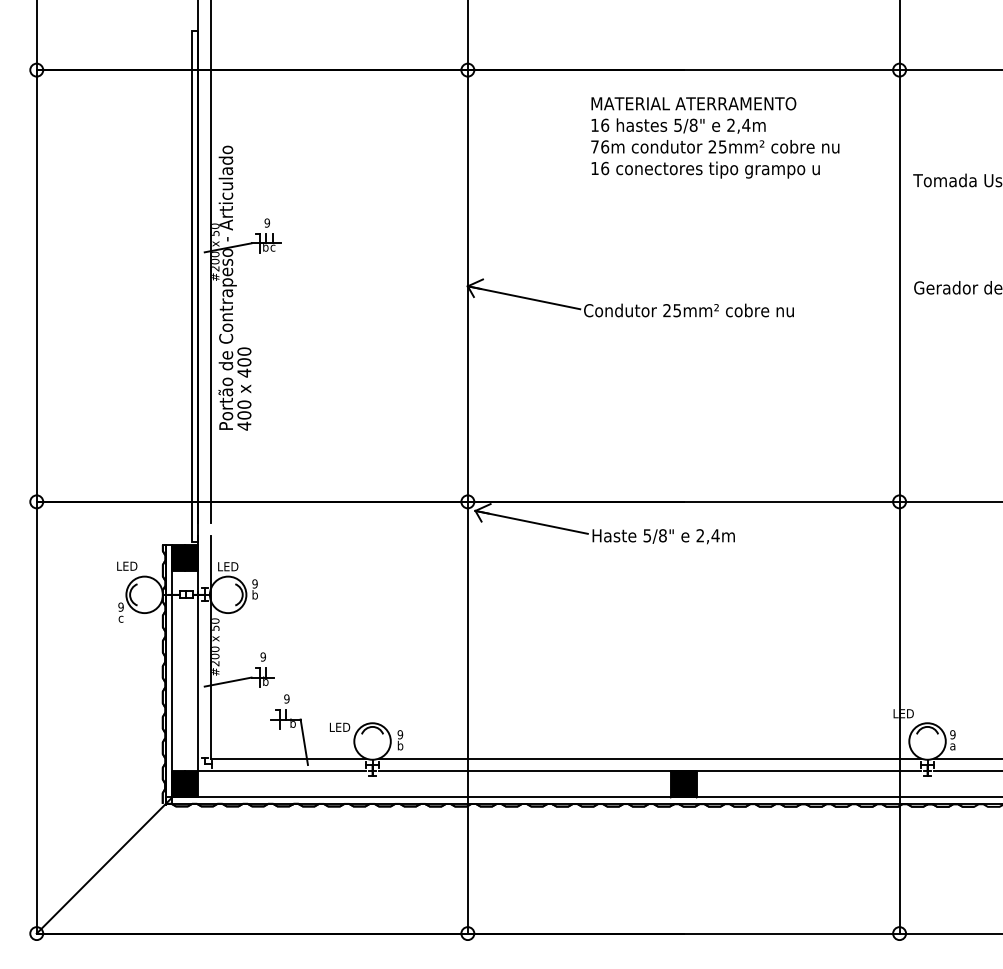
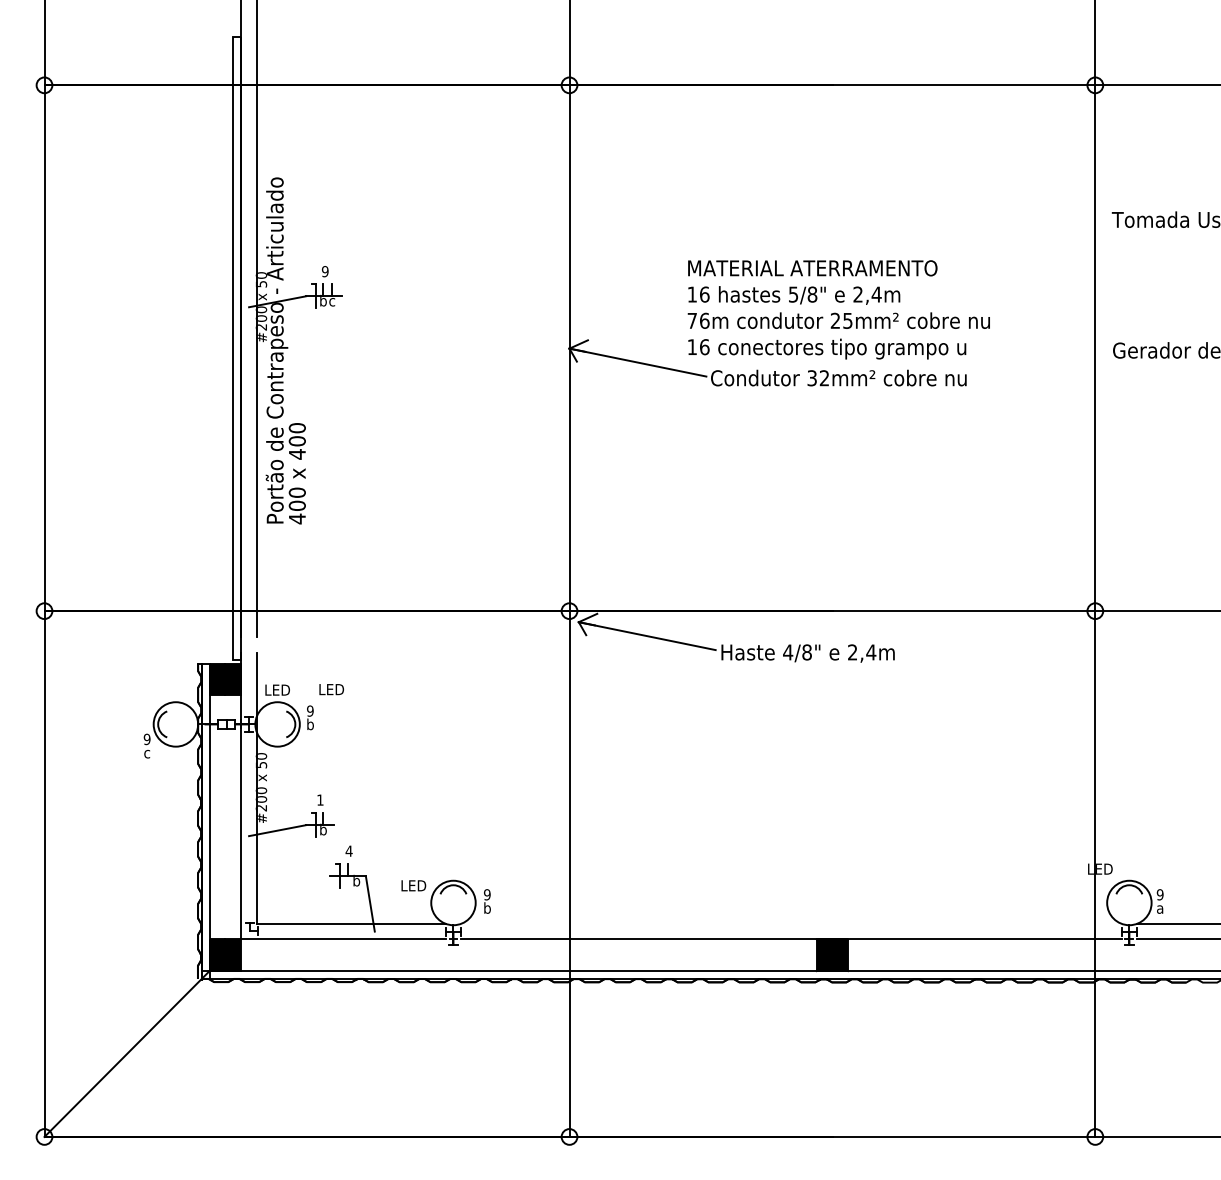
text: (714, 137) -> (838, 309), moved
text: (672, 310) -> (818, 378), 25mm² -> 32mm²
text: (647, 535) -> (788, 652), 5/8" -> 4/8"
text: (127, 566) -> (331, 689), moved
text: (263, 656) -> (320, 799), 9 -> 1
text: (286, 698) -> (348, 850), 9 -> 4
line: (650, 758) -> (791, 923), removed

